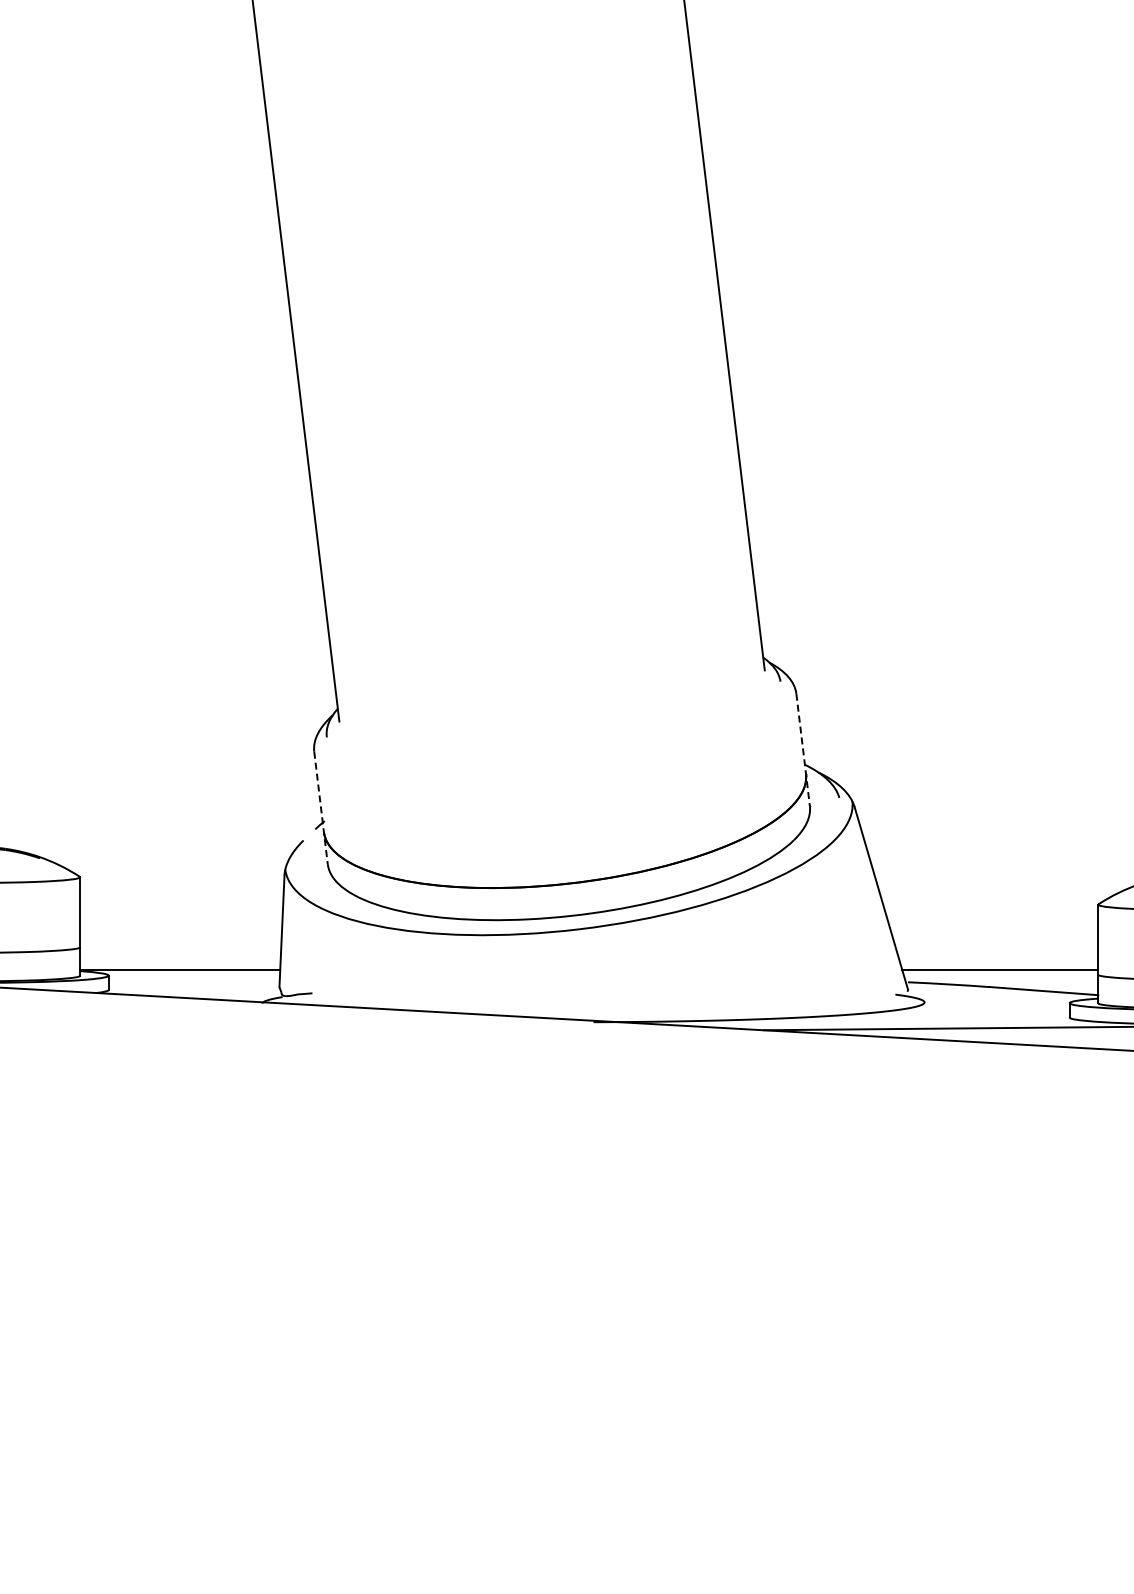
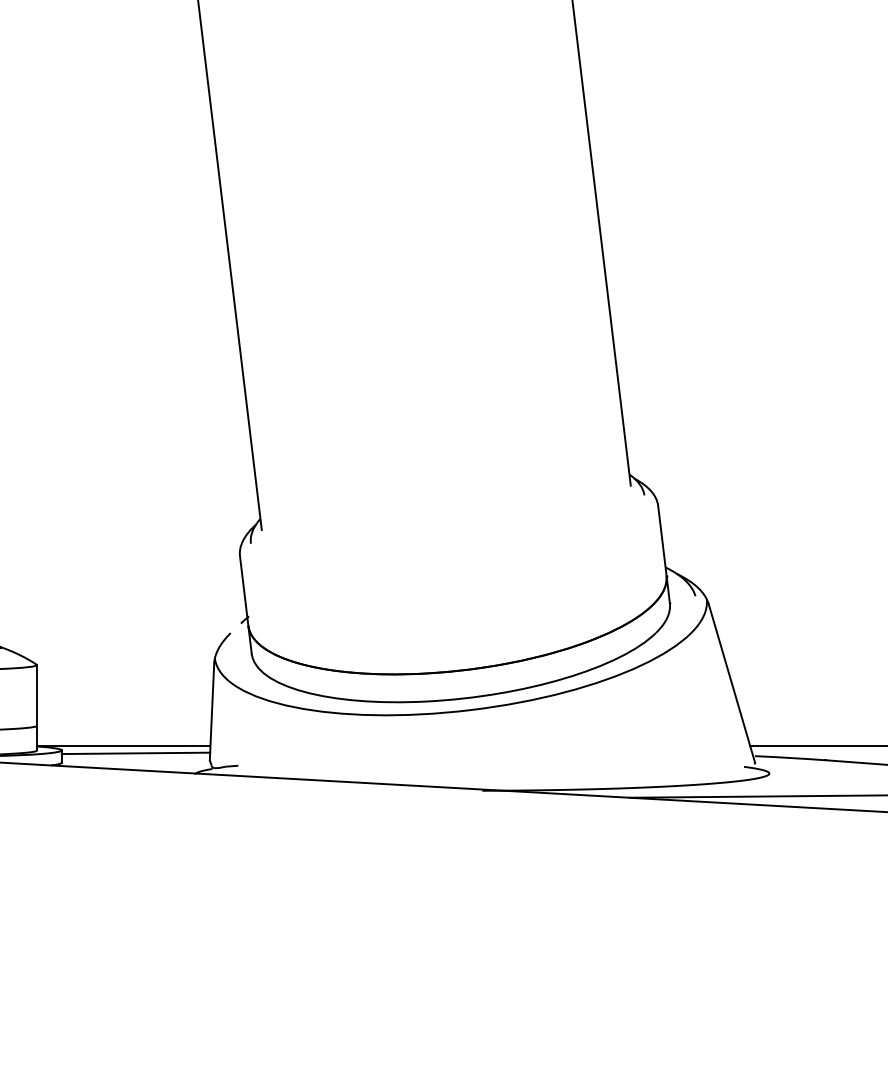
line: (803, 749) -> (664, 554), dashed -> solid
line: (321, 807) -> (246, 604), dashed -> solid
line: (193, 978) -> (135, 752), added

